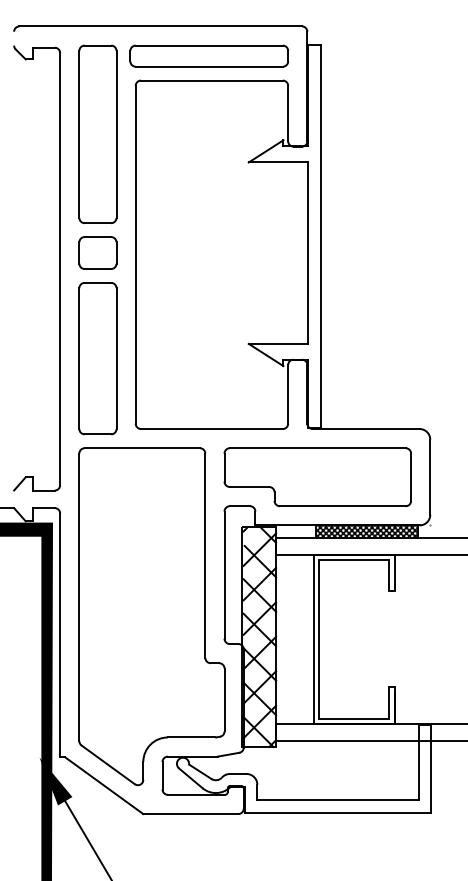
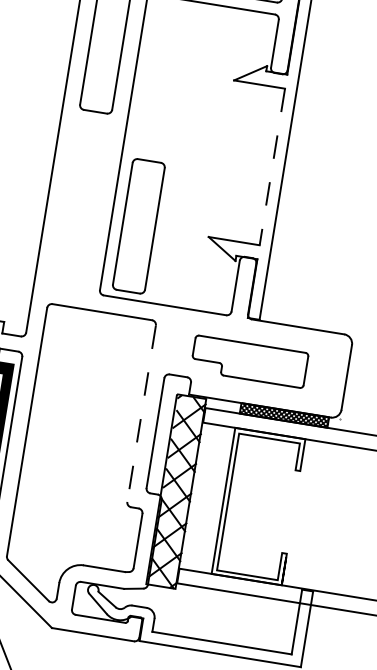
part: (97, 252) -> (90, 136), removed
line: (307, 253) -> (272, 167), solid -> dashed
part: (97, 358) -> (138, 226), moved
part: (317, 477) -> (249, 361), size x0.7
line: (205, 556) -> (141, 414), solid -> dashed

